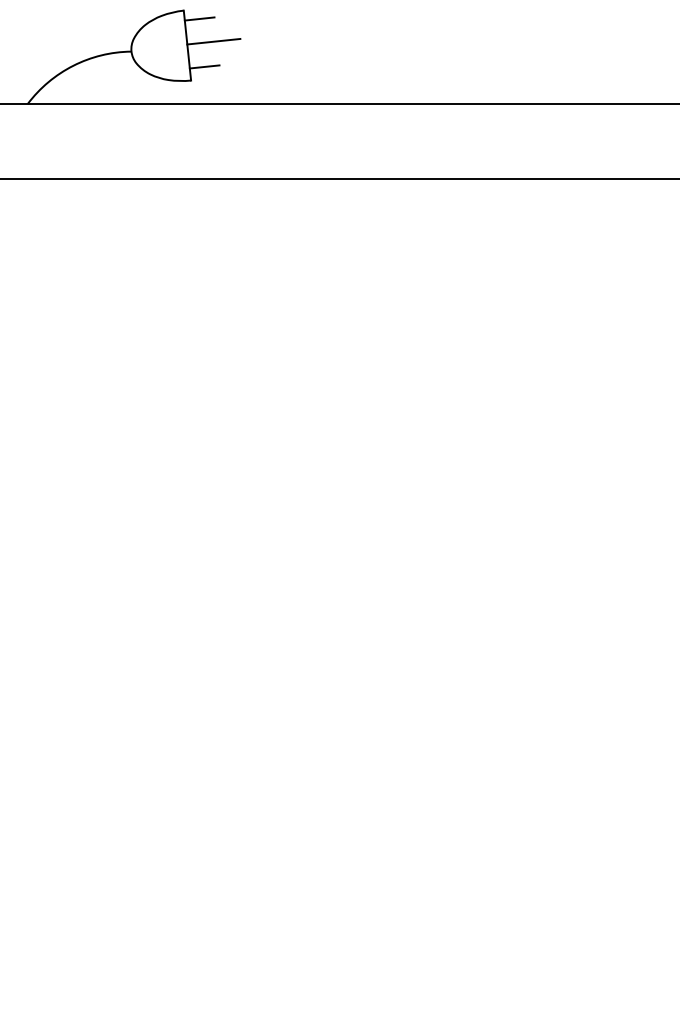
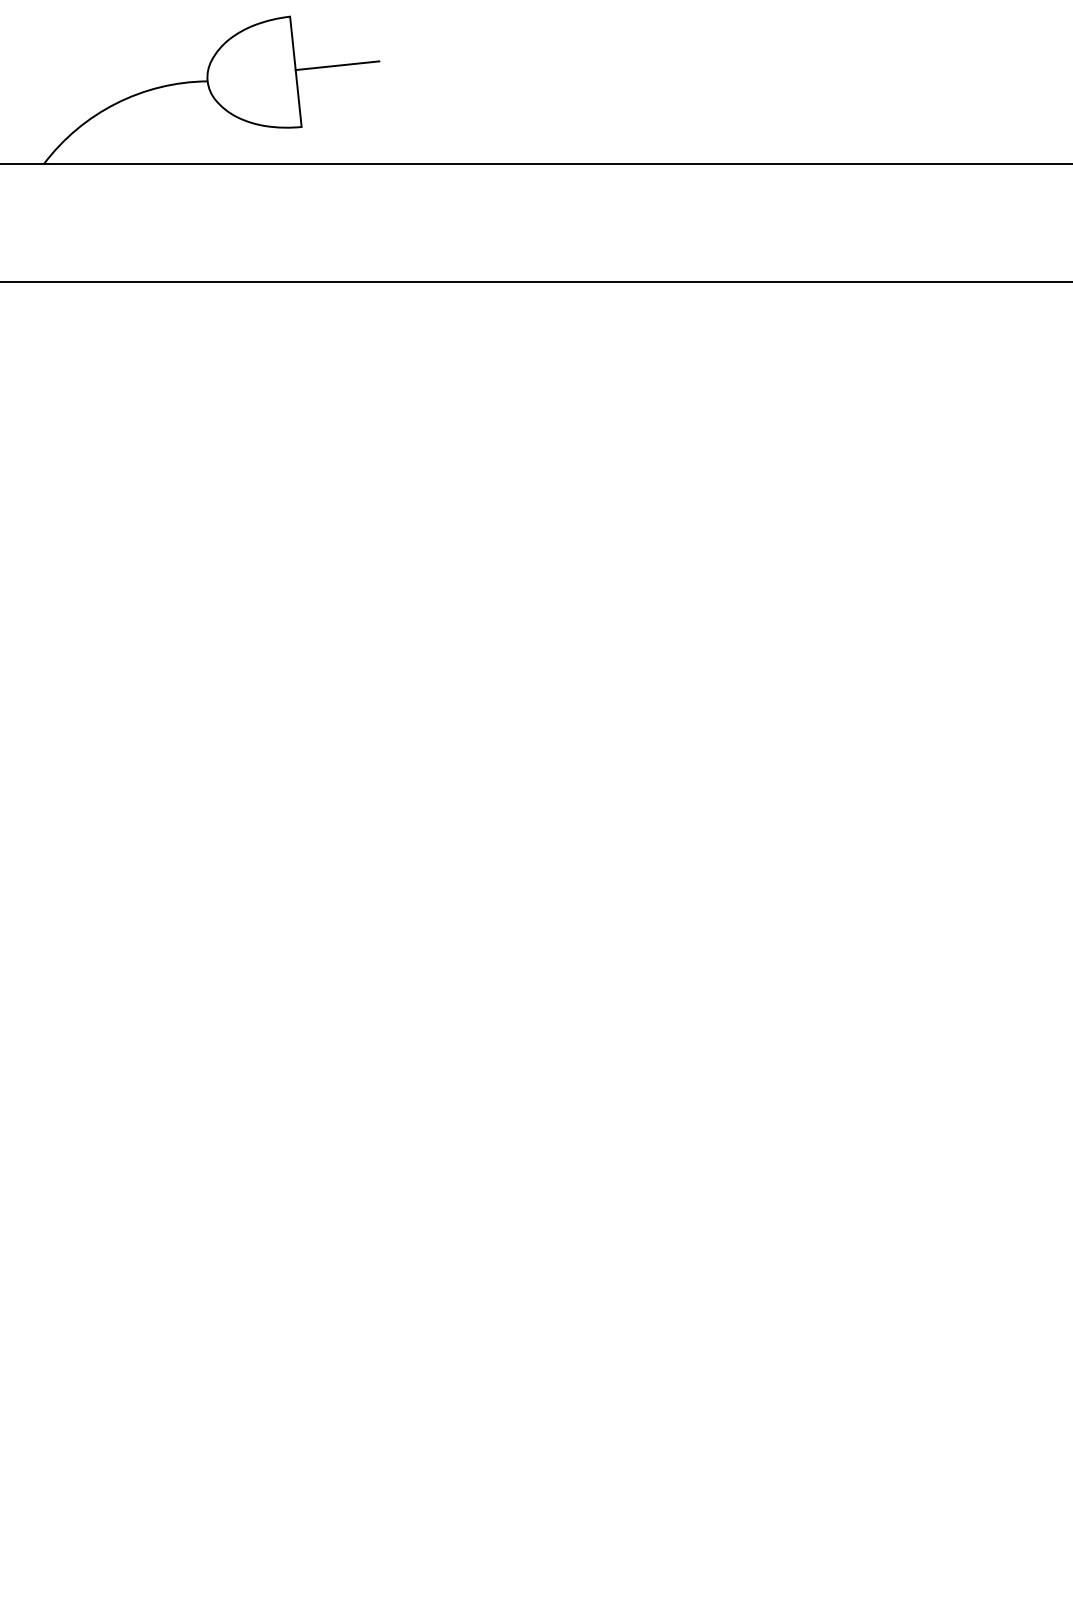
line: (199, 18) -> (314, 29), removed
line: (204, 66) -> (322, 104), removed

